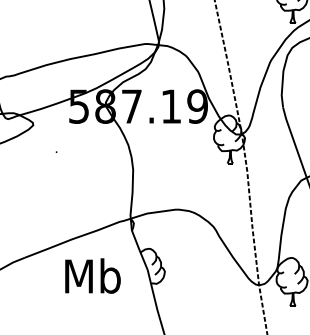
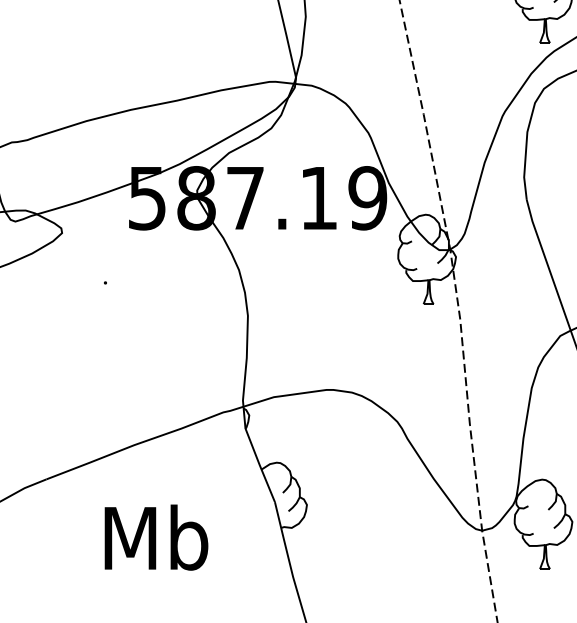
text: (92, 275) -> (155, 536), moved

